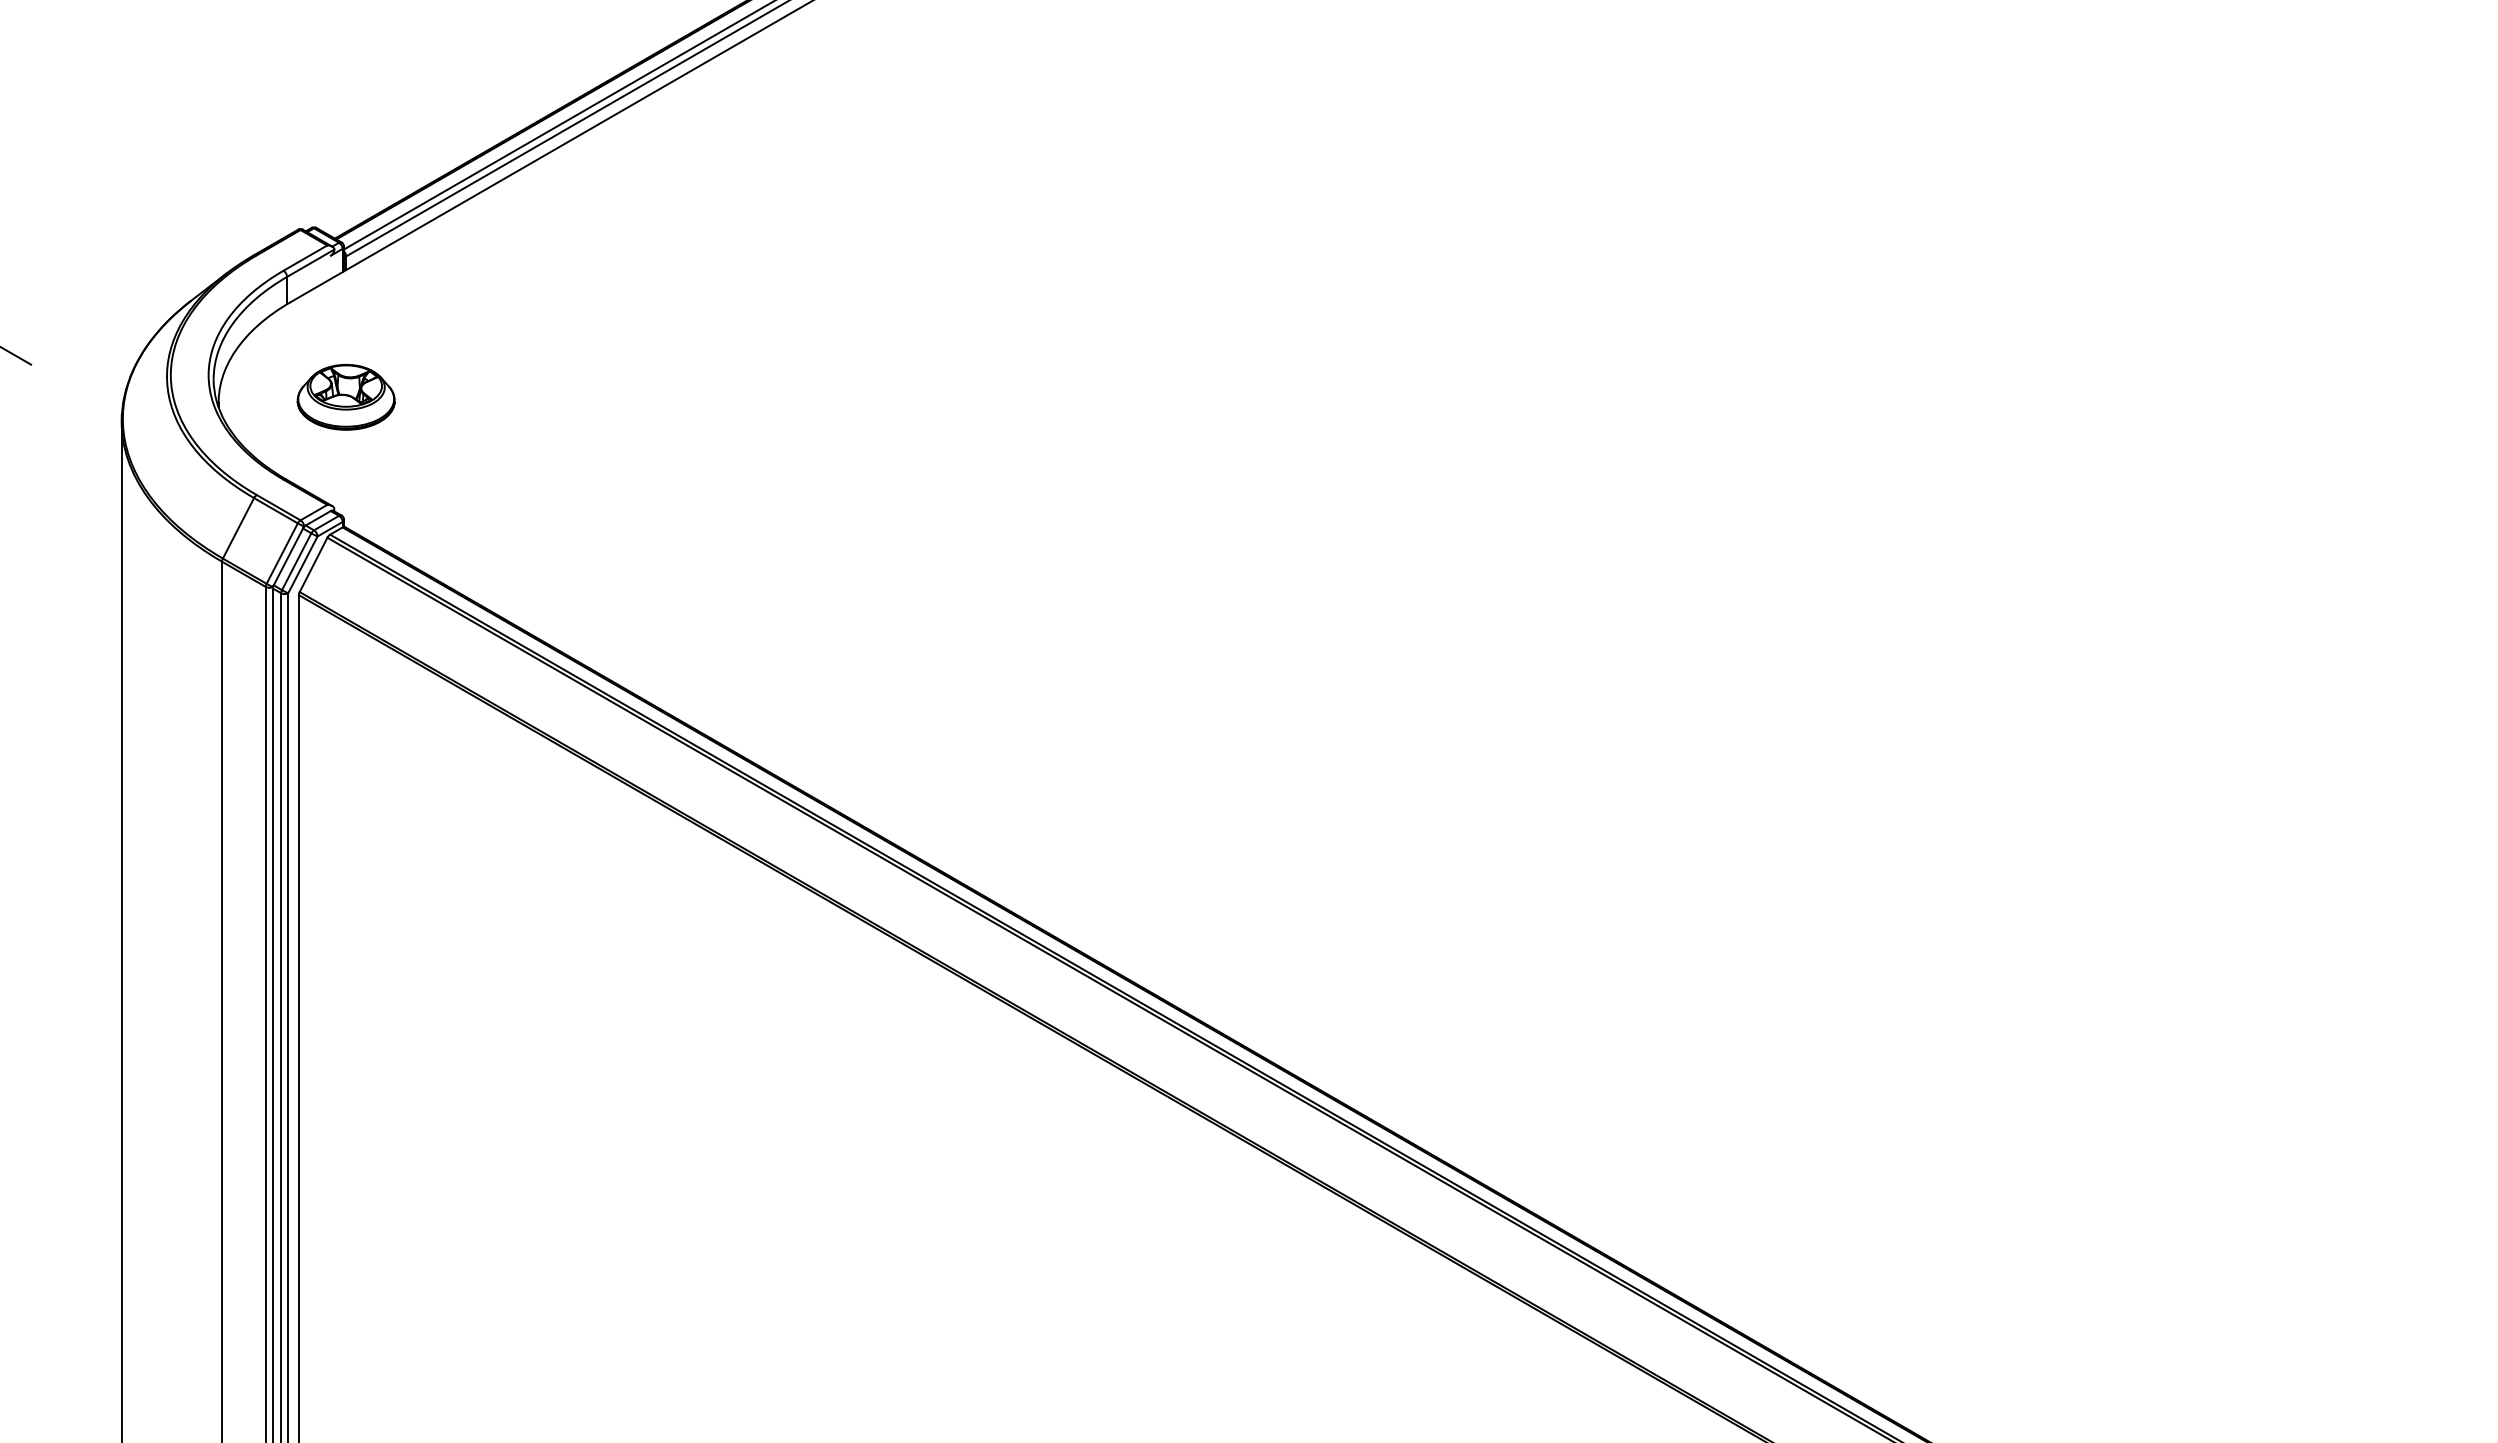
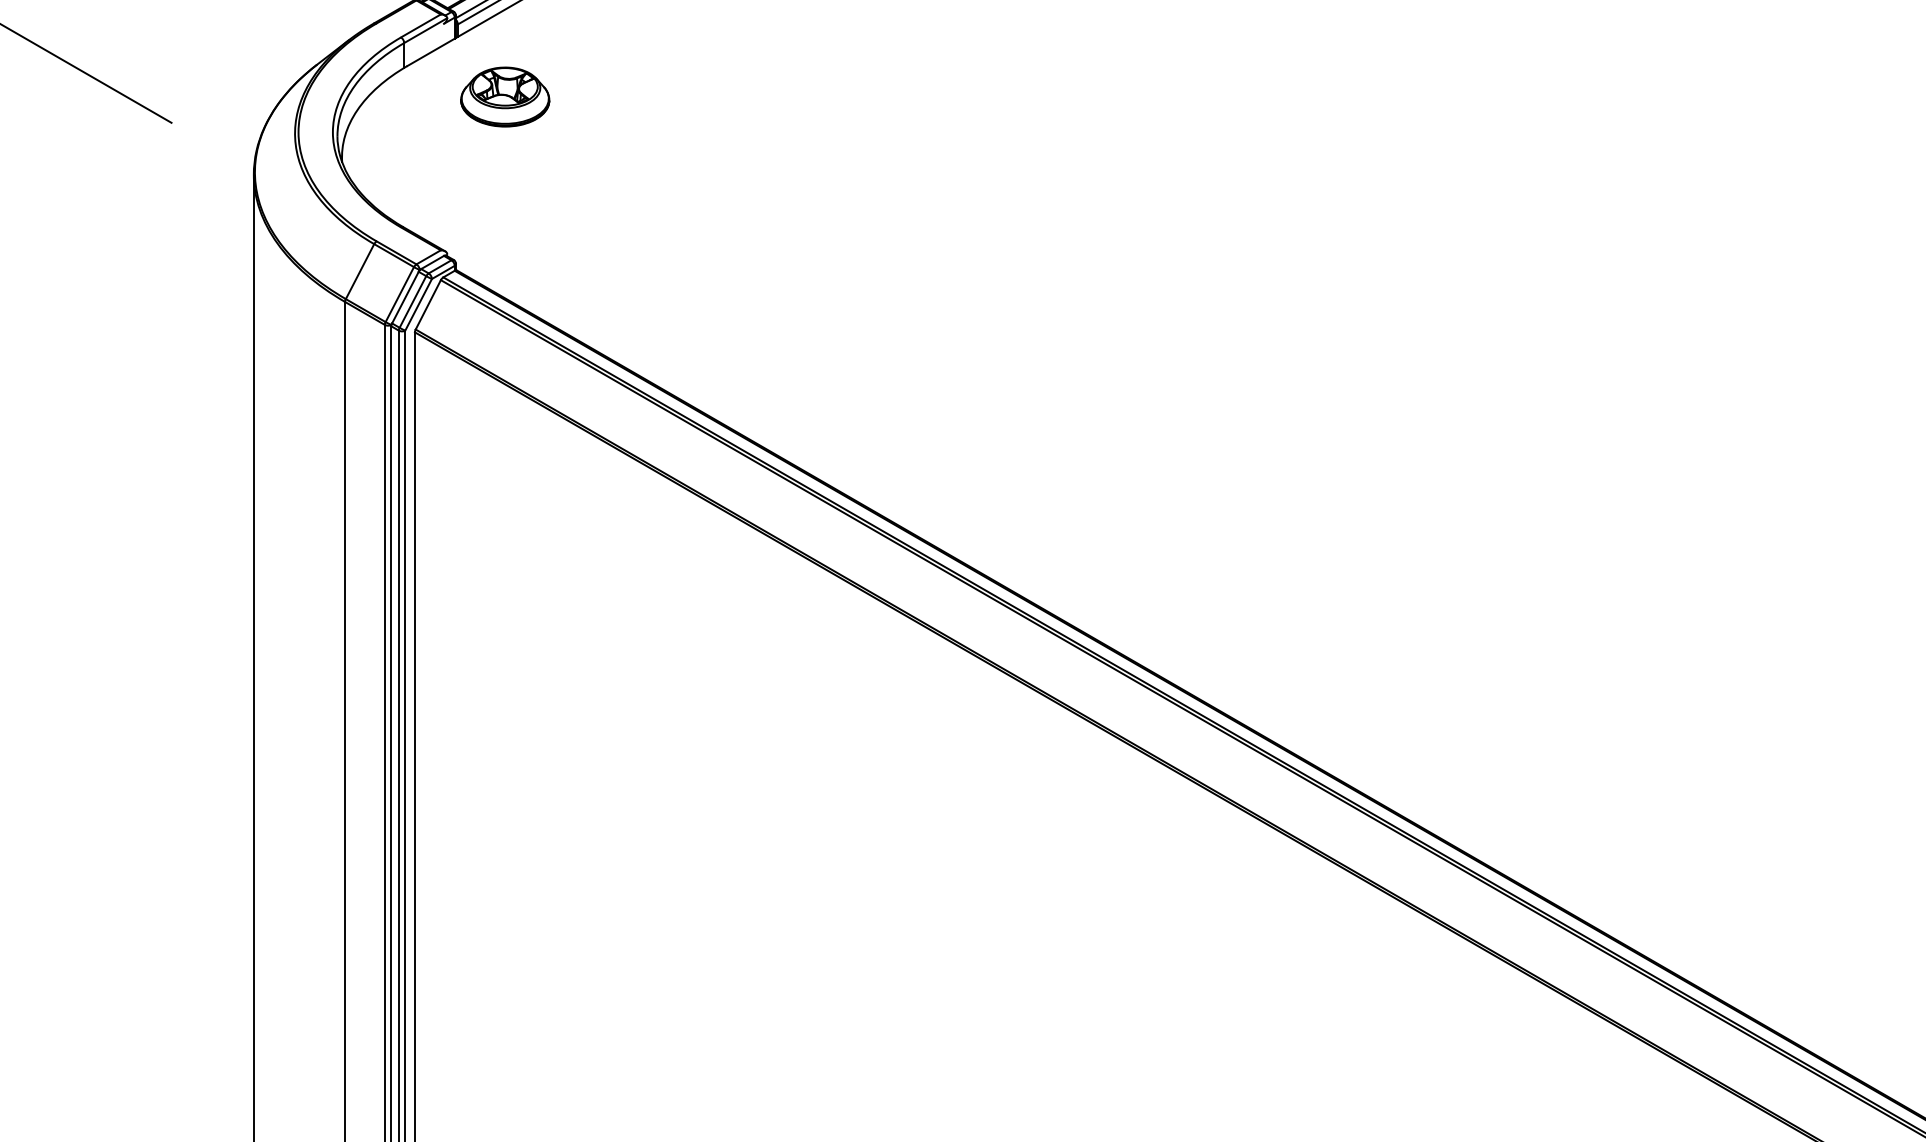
part: (345, 396) -> (504, 96), moved

